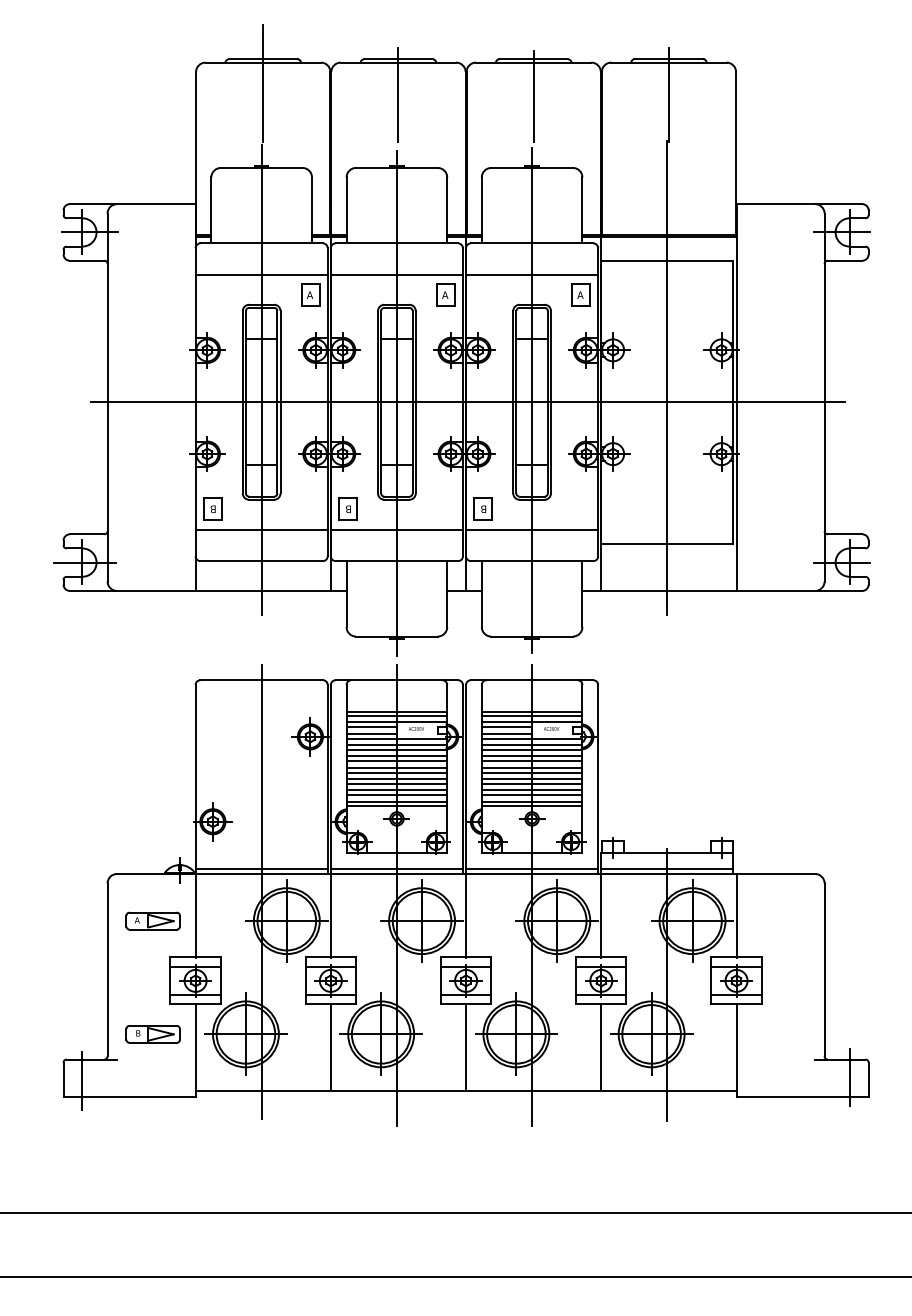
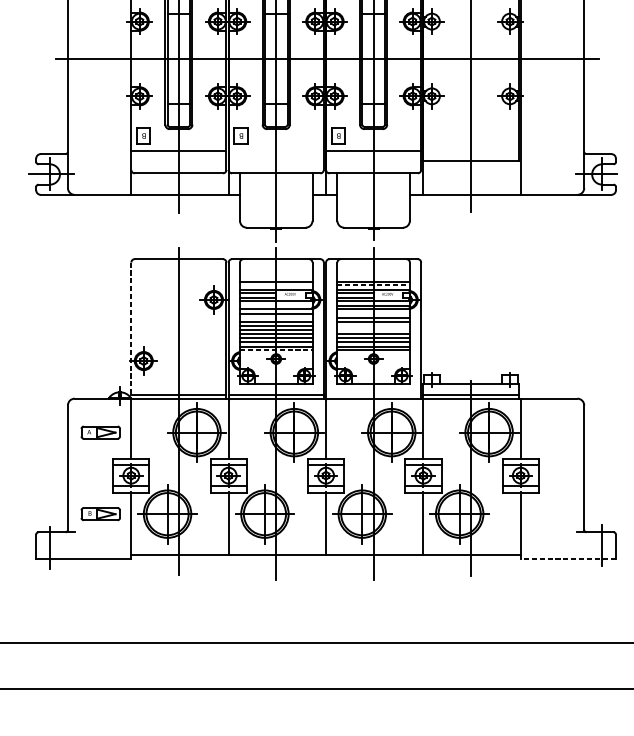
line: (396, 529) -> (275, 150), removed
line: (396, 716) -> (275, 285), removed
line: (532, 716) -> (373, 285), solid -> dashed
line: (396, 745) -> (275, 306), removed
line: (531, 756) -> (373, 314), removed
line: (396, 761) -> (275, 317), removed
line: (531, 772) -> (373, 325), removed
line: (195, 779) -> (131, 330), solid -> dashed
line: (531, 779) -> (373, 330), removed
line: (397, 806) -> (276, 350), solid -> dashed
line: (532, 868) -> (373, 394), removed
line: (802, 1097) -> (568, 559), solid -> dashed

